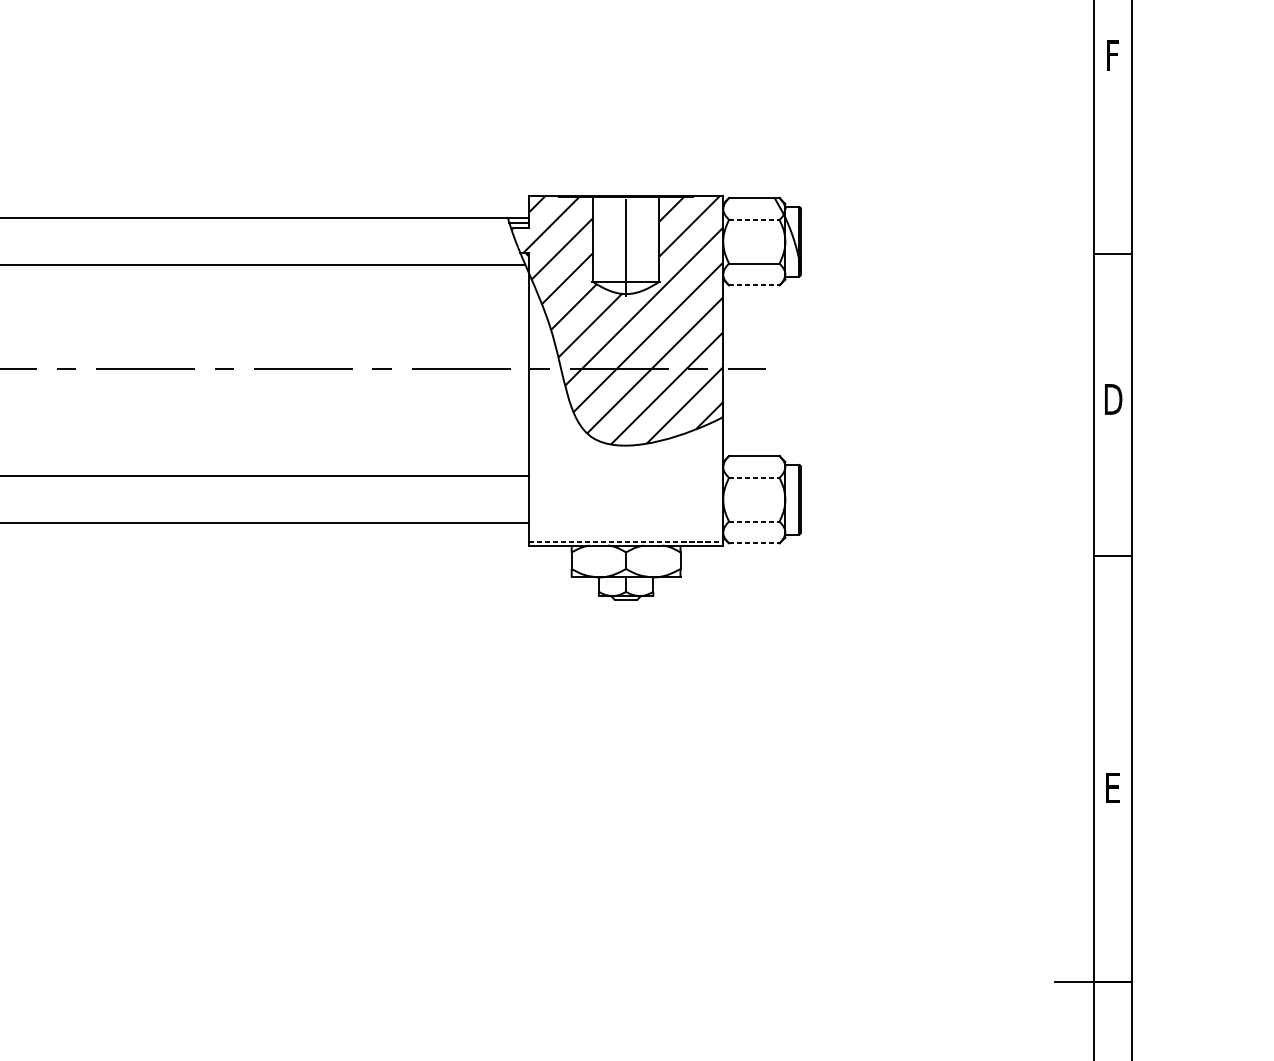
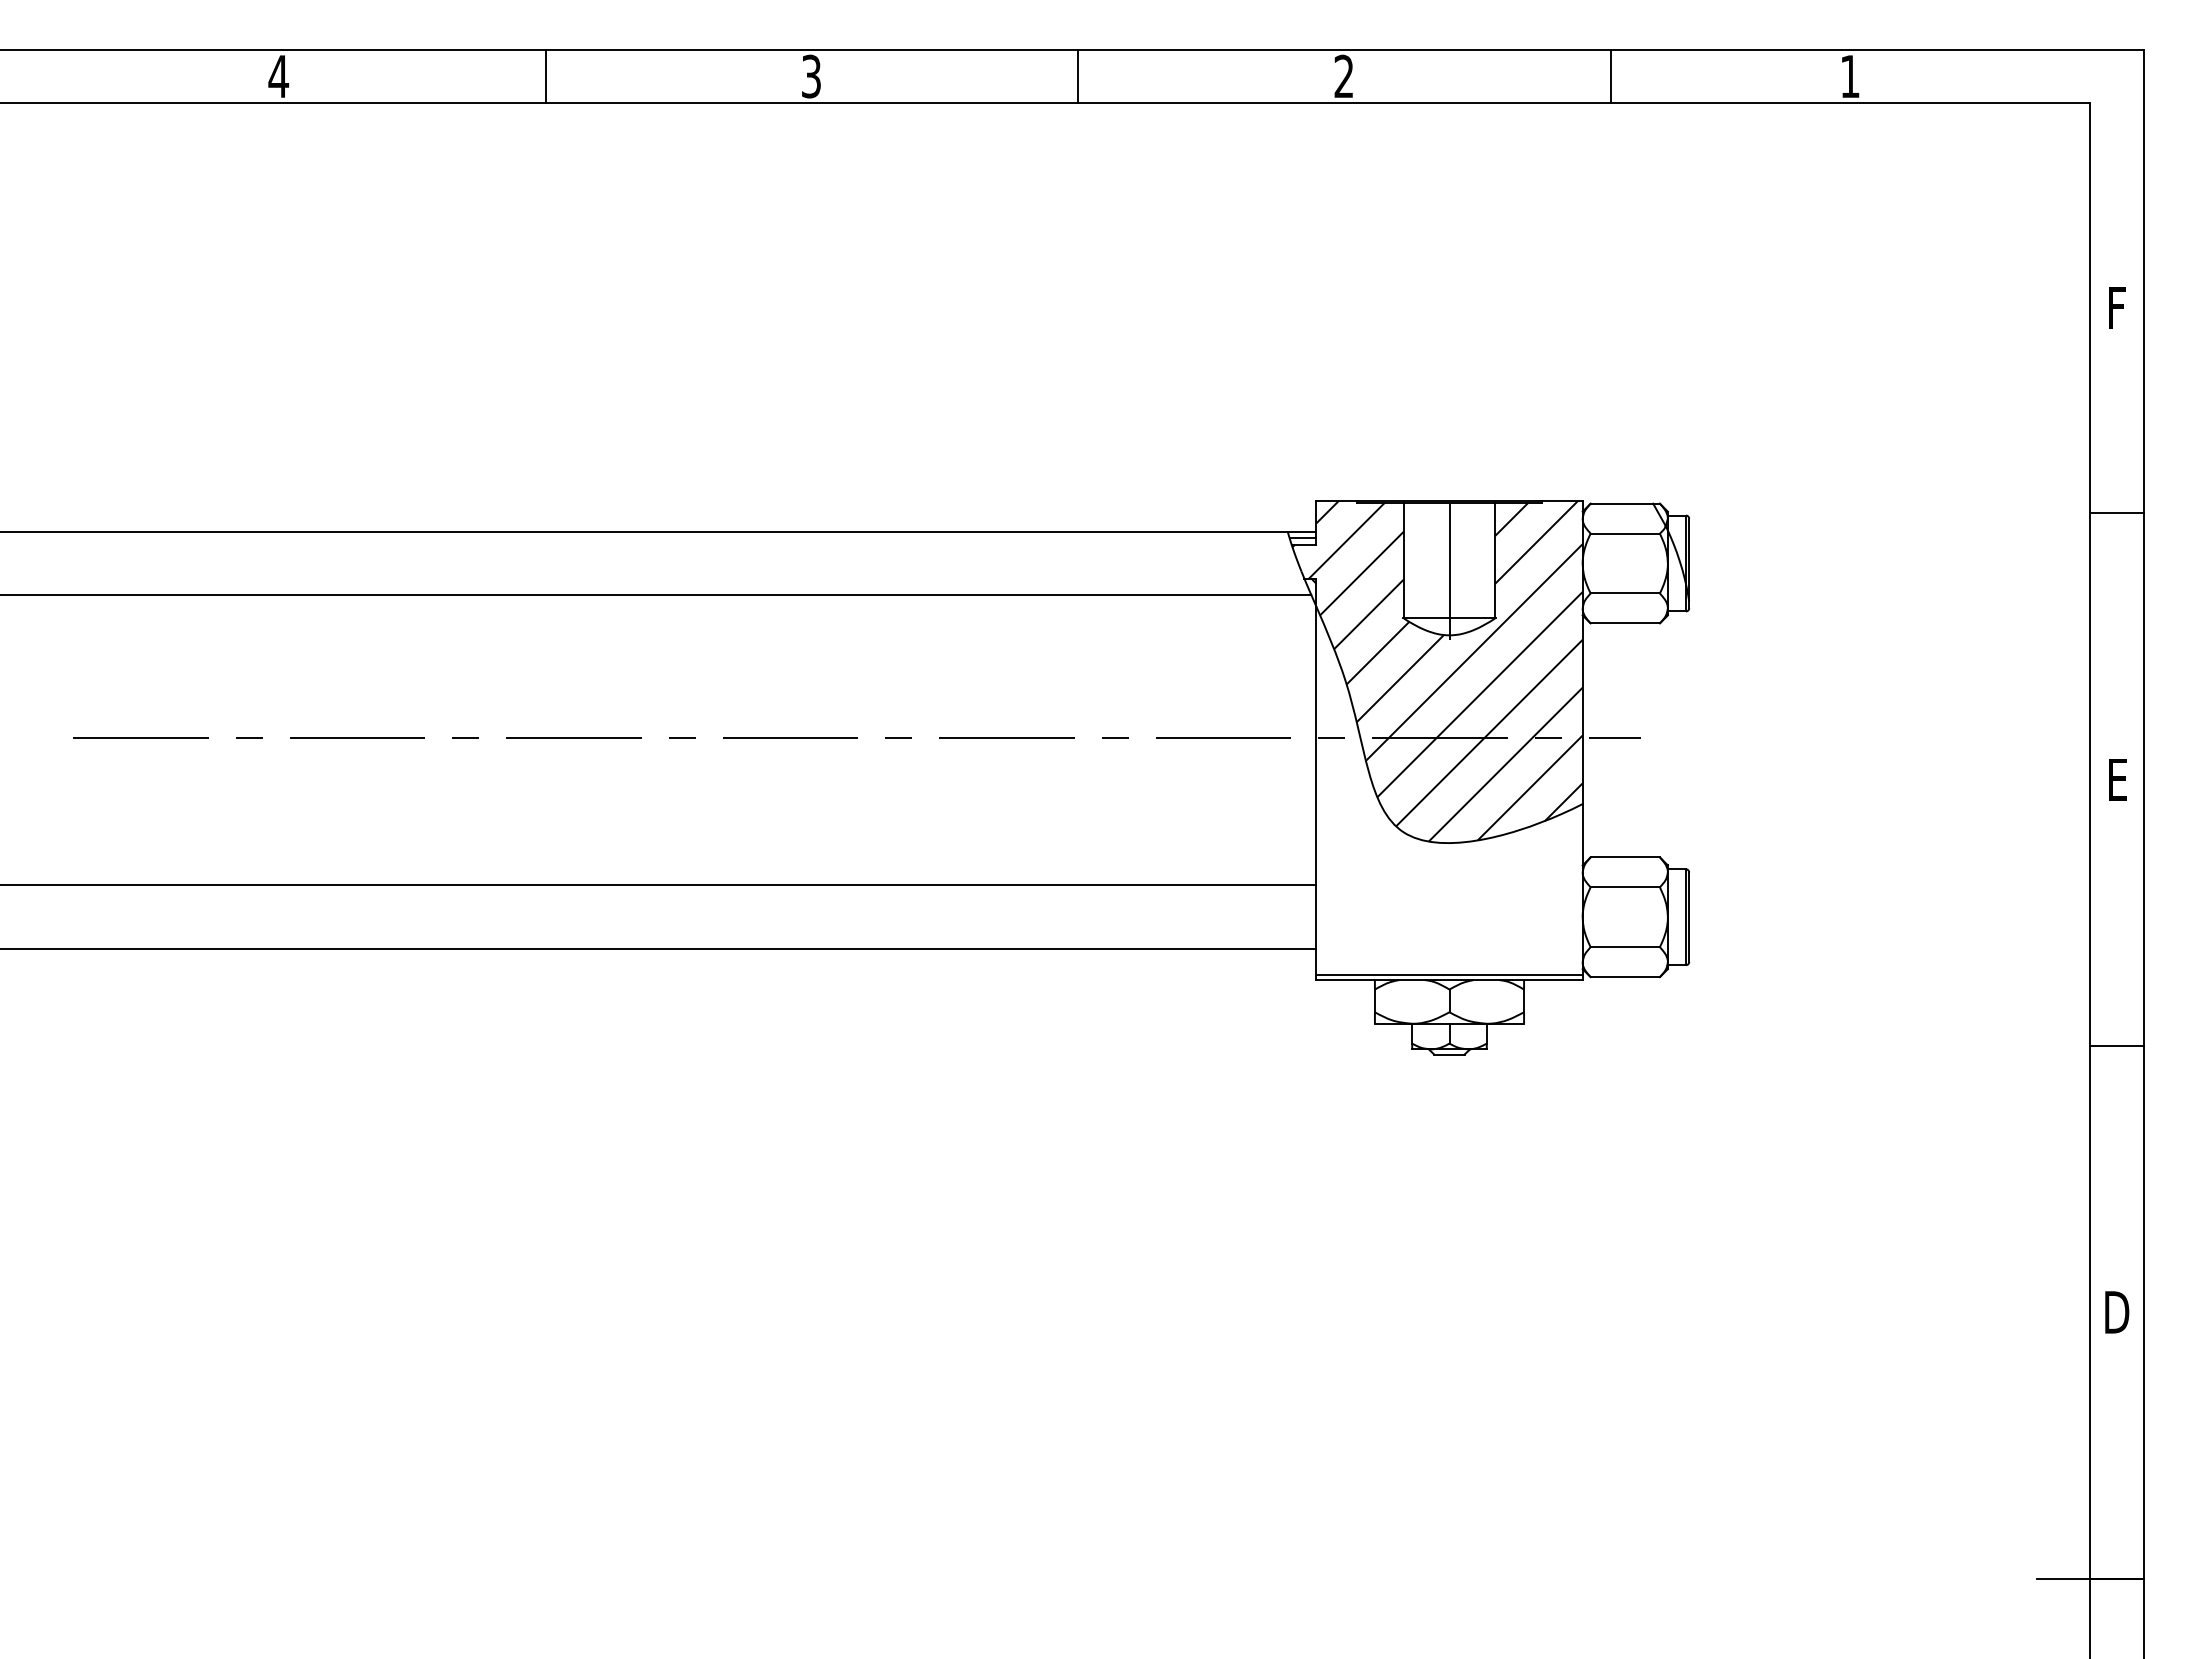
line: (754, 219) -> (1625, 533), dashed -> solid
line: (1112, 254) -> (2116, 513), moved
line: (754, 285) -> (1625, 623), dashed -> solid
text: (1113, 399) -> (2117, 779), D -> E
line: (754, 478) -> (1625, 887), dashed -> solid
line: (754, 521) -> (1625, 947), dashed -> solid
line: (626, 541) -> (1449, 974), dashed -> solid
line: (754, 543) -> (1625, 977), dashed -> solid
line: (1112, 556) -> (2116, 1045), moved
text: (1113, 788) -> (2117, 1312), E -> D

